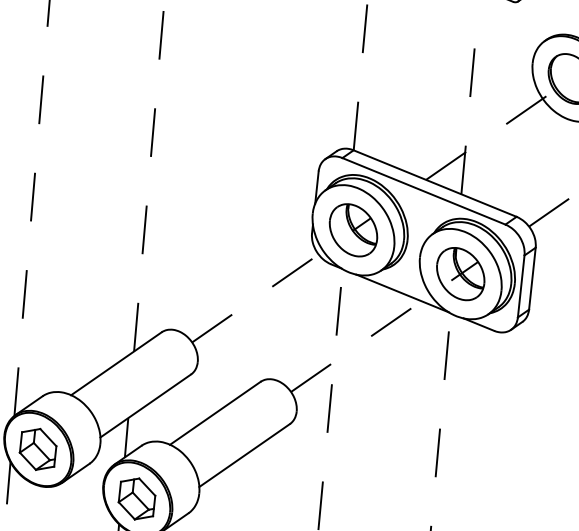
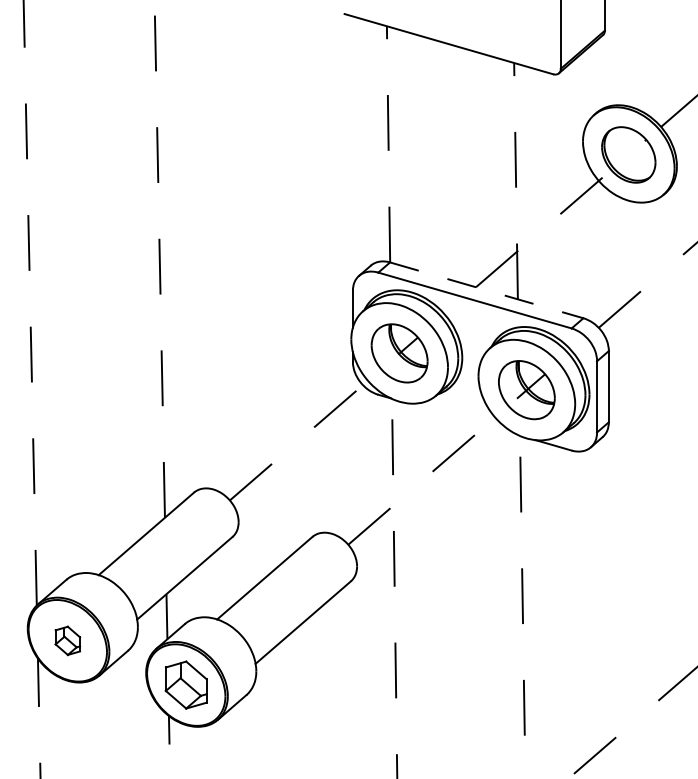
line: (434, 183) -> (486, 290), solid -> dashed
line: (402, 293) -> (463, 419), removed
part: (37, 449) -> (67, 640), size x0.6

